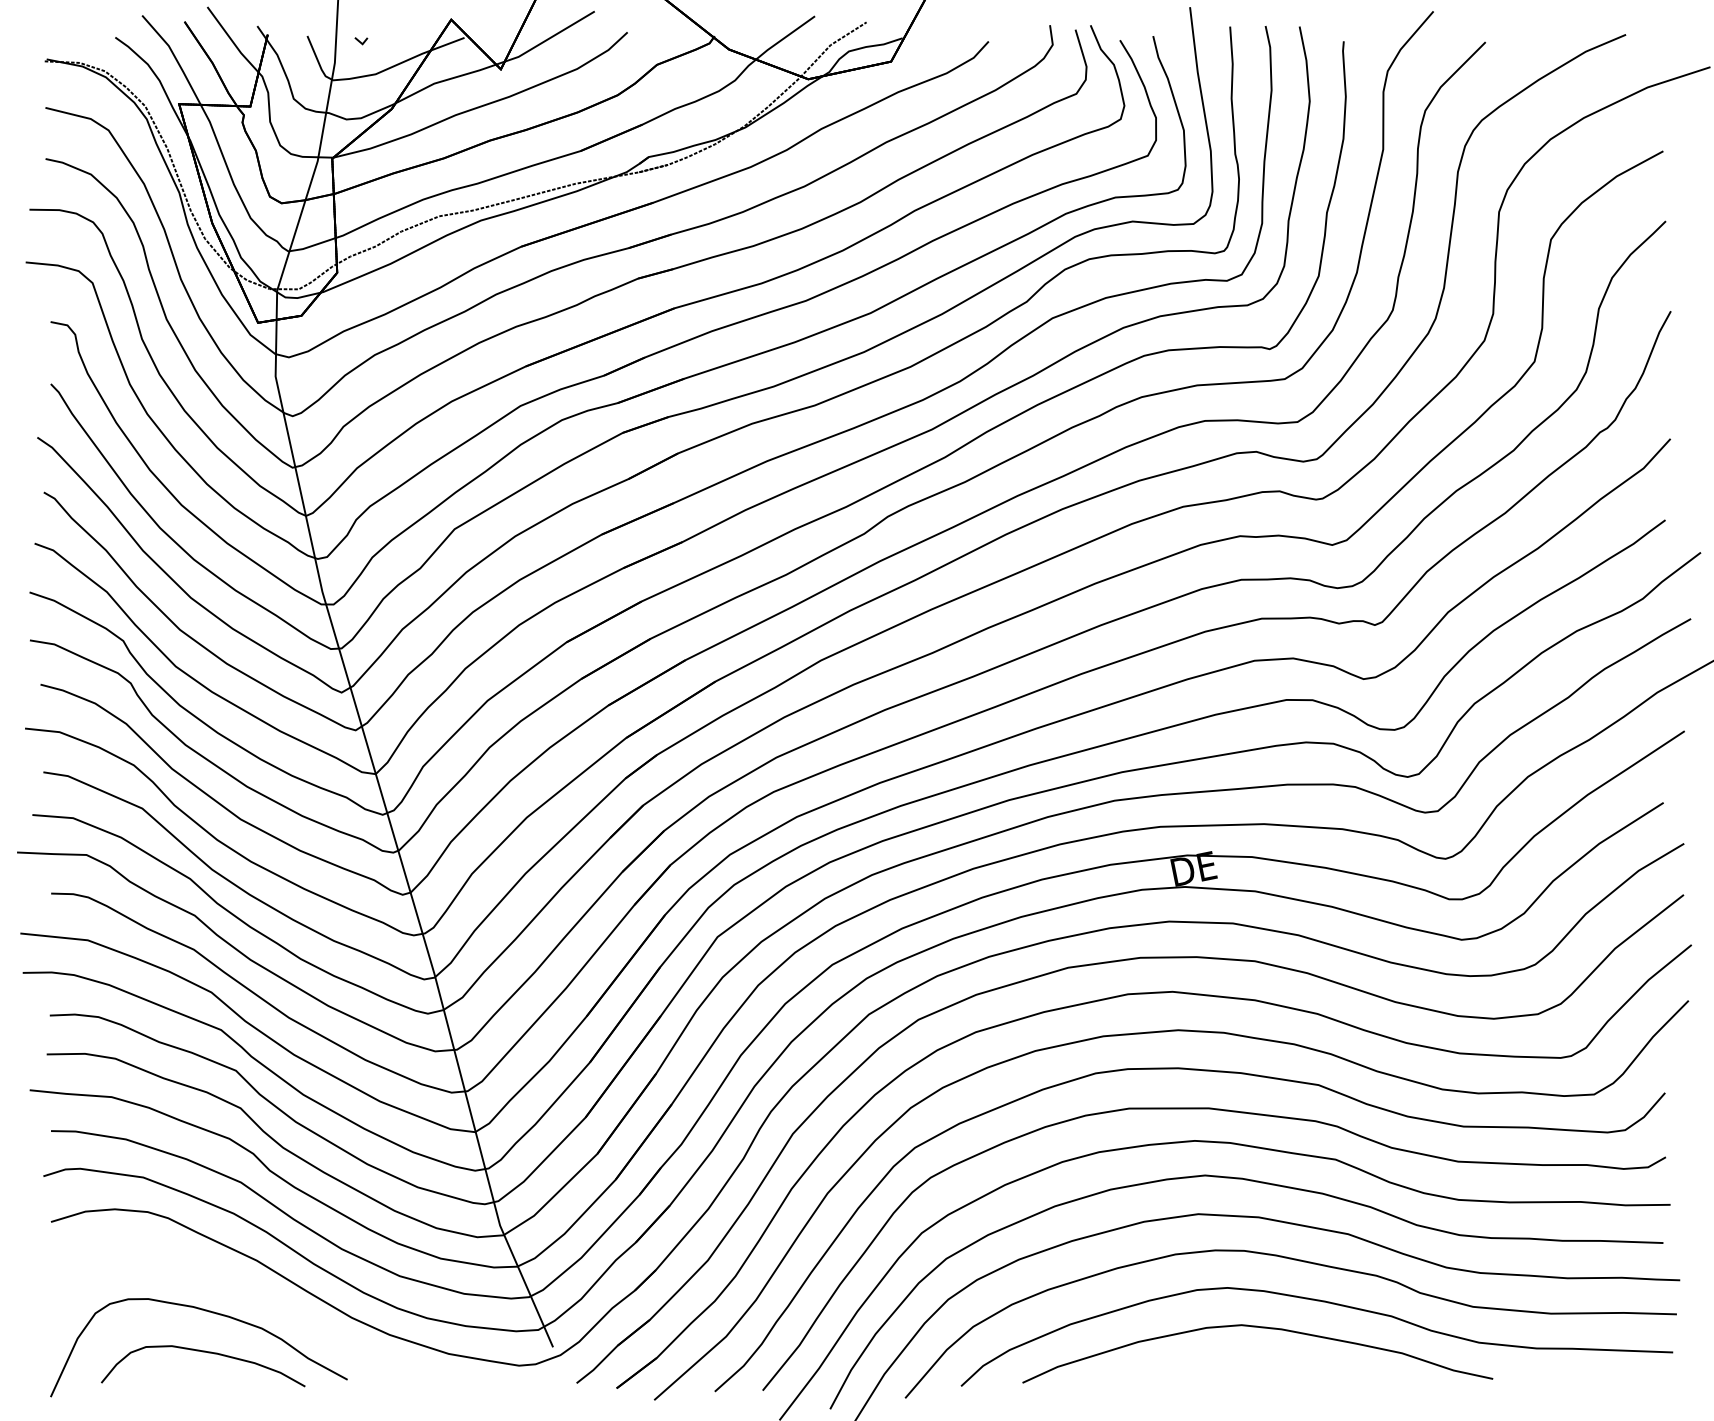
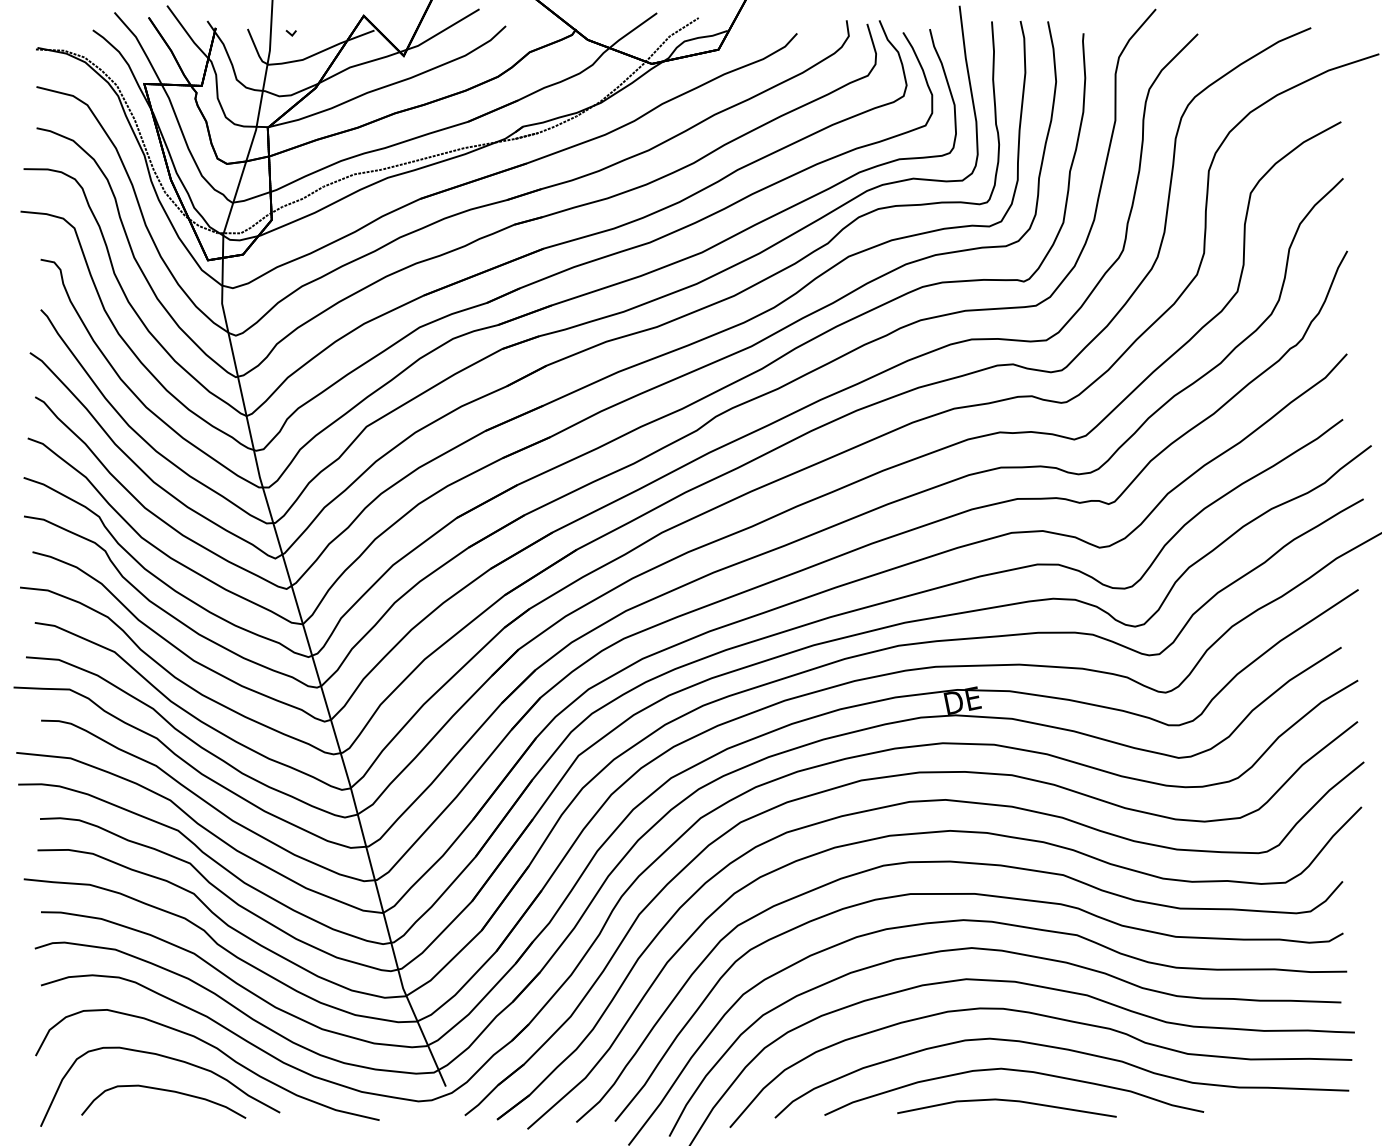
curve: (269, 1301) -> (217, 1049), added
line: (1248, 1365) -> (1006, 1101), added

